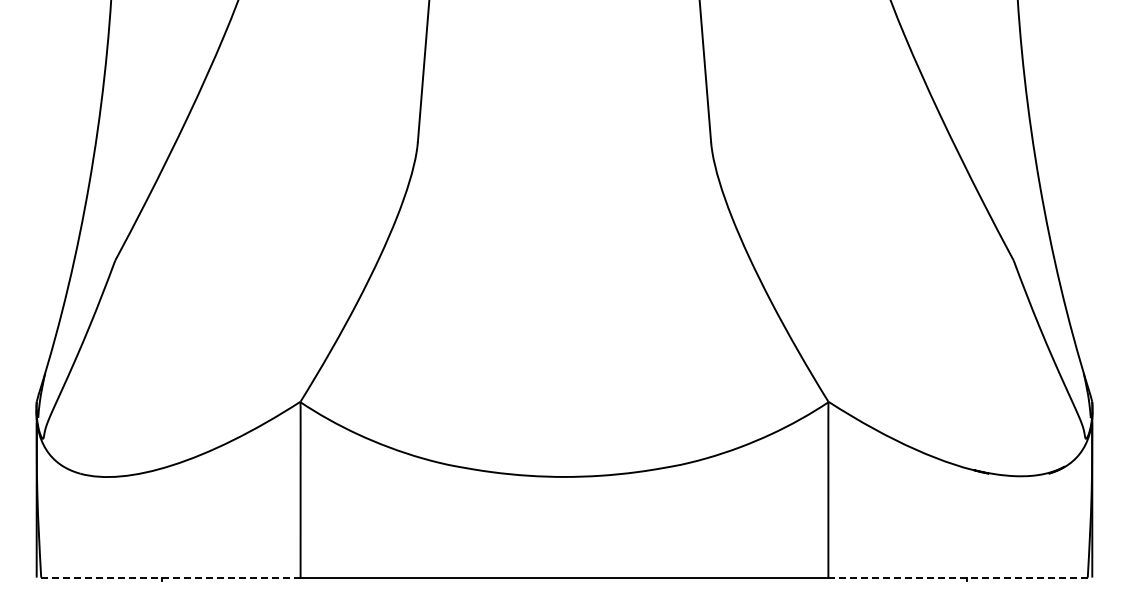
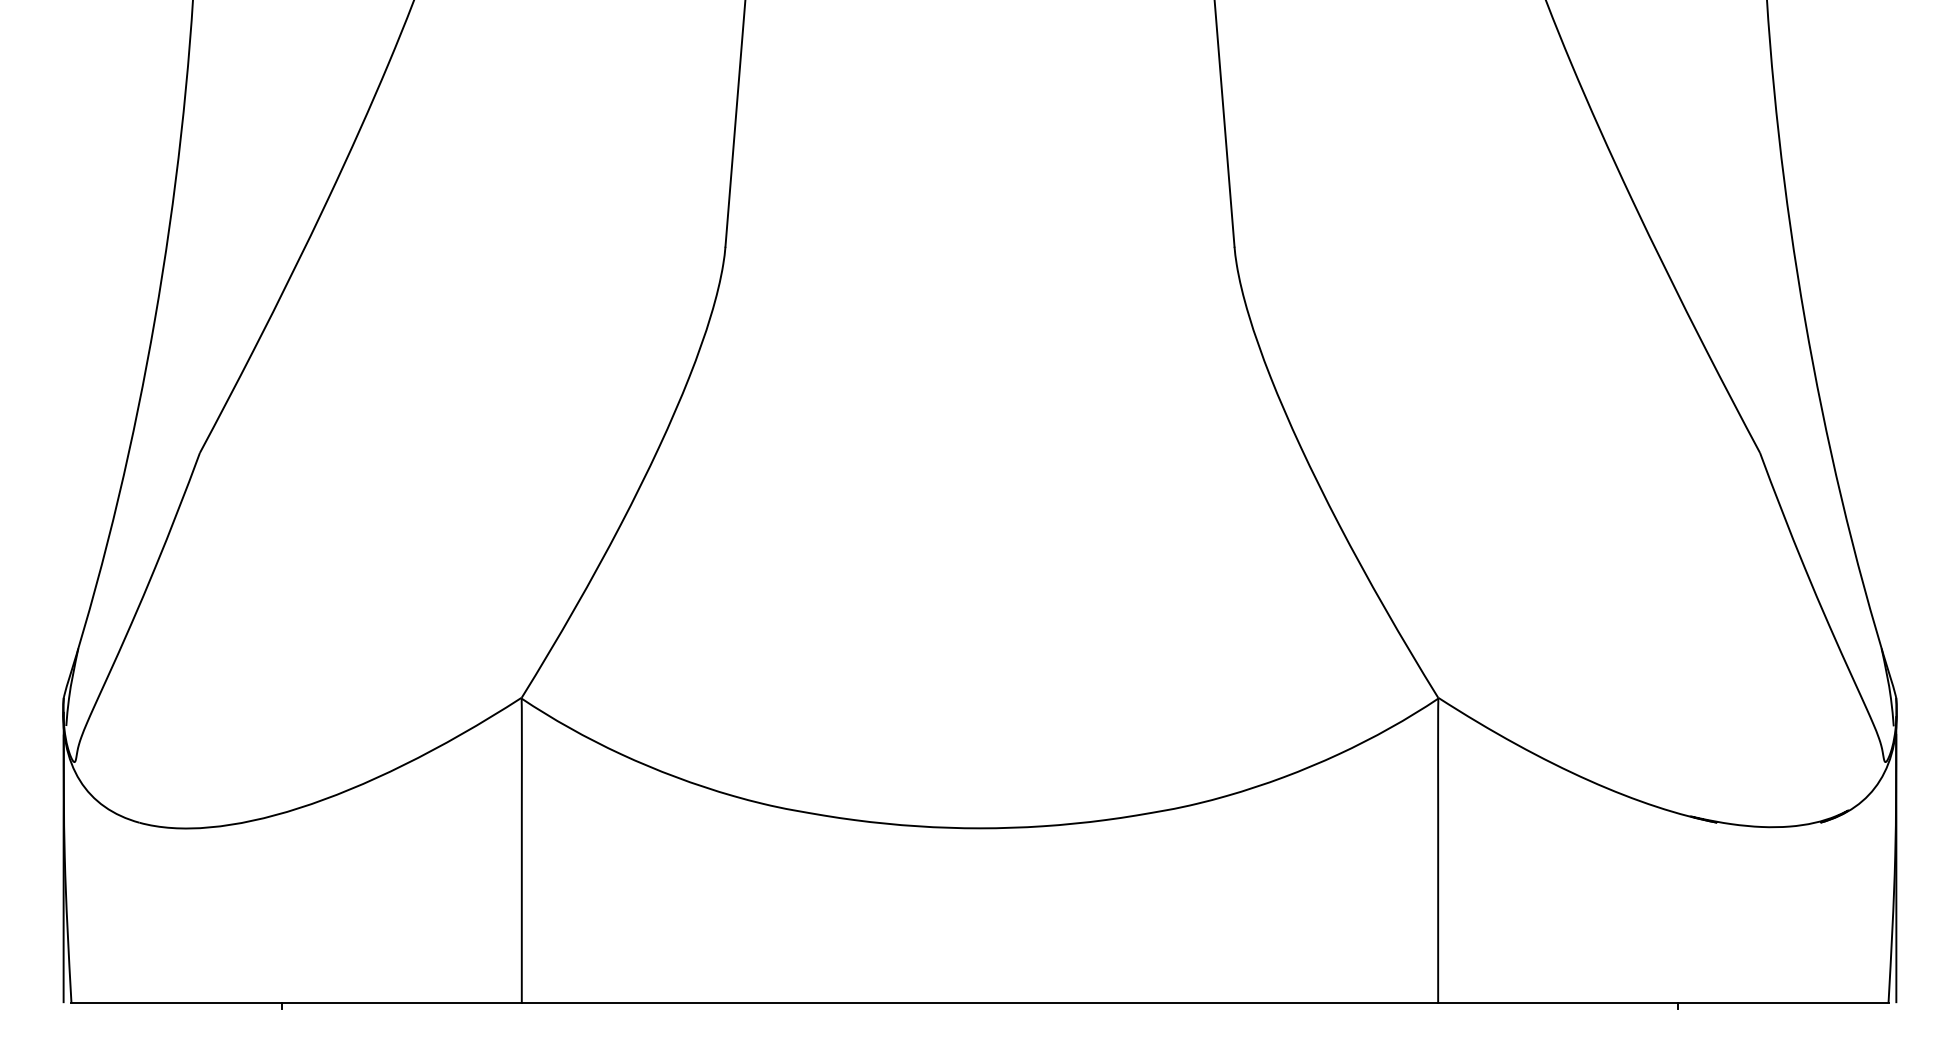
line: (170, 577) -> (295, 1002), dashed -> solid
line: (958, 577) -> (1664, 1002), dashed -> solid

